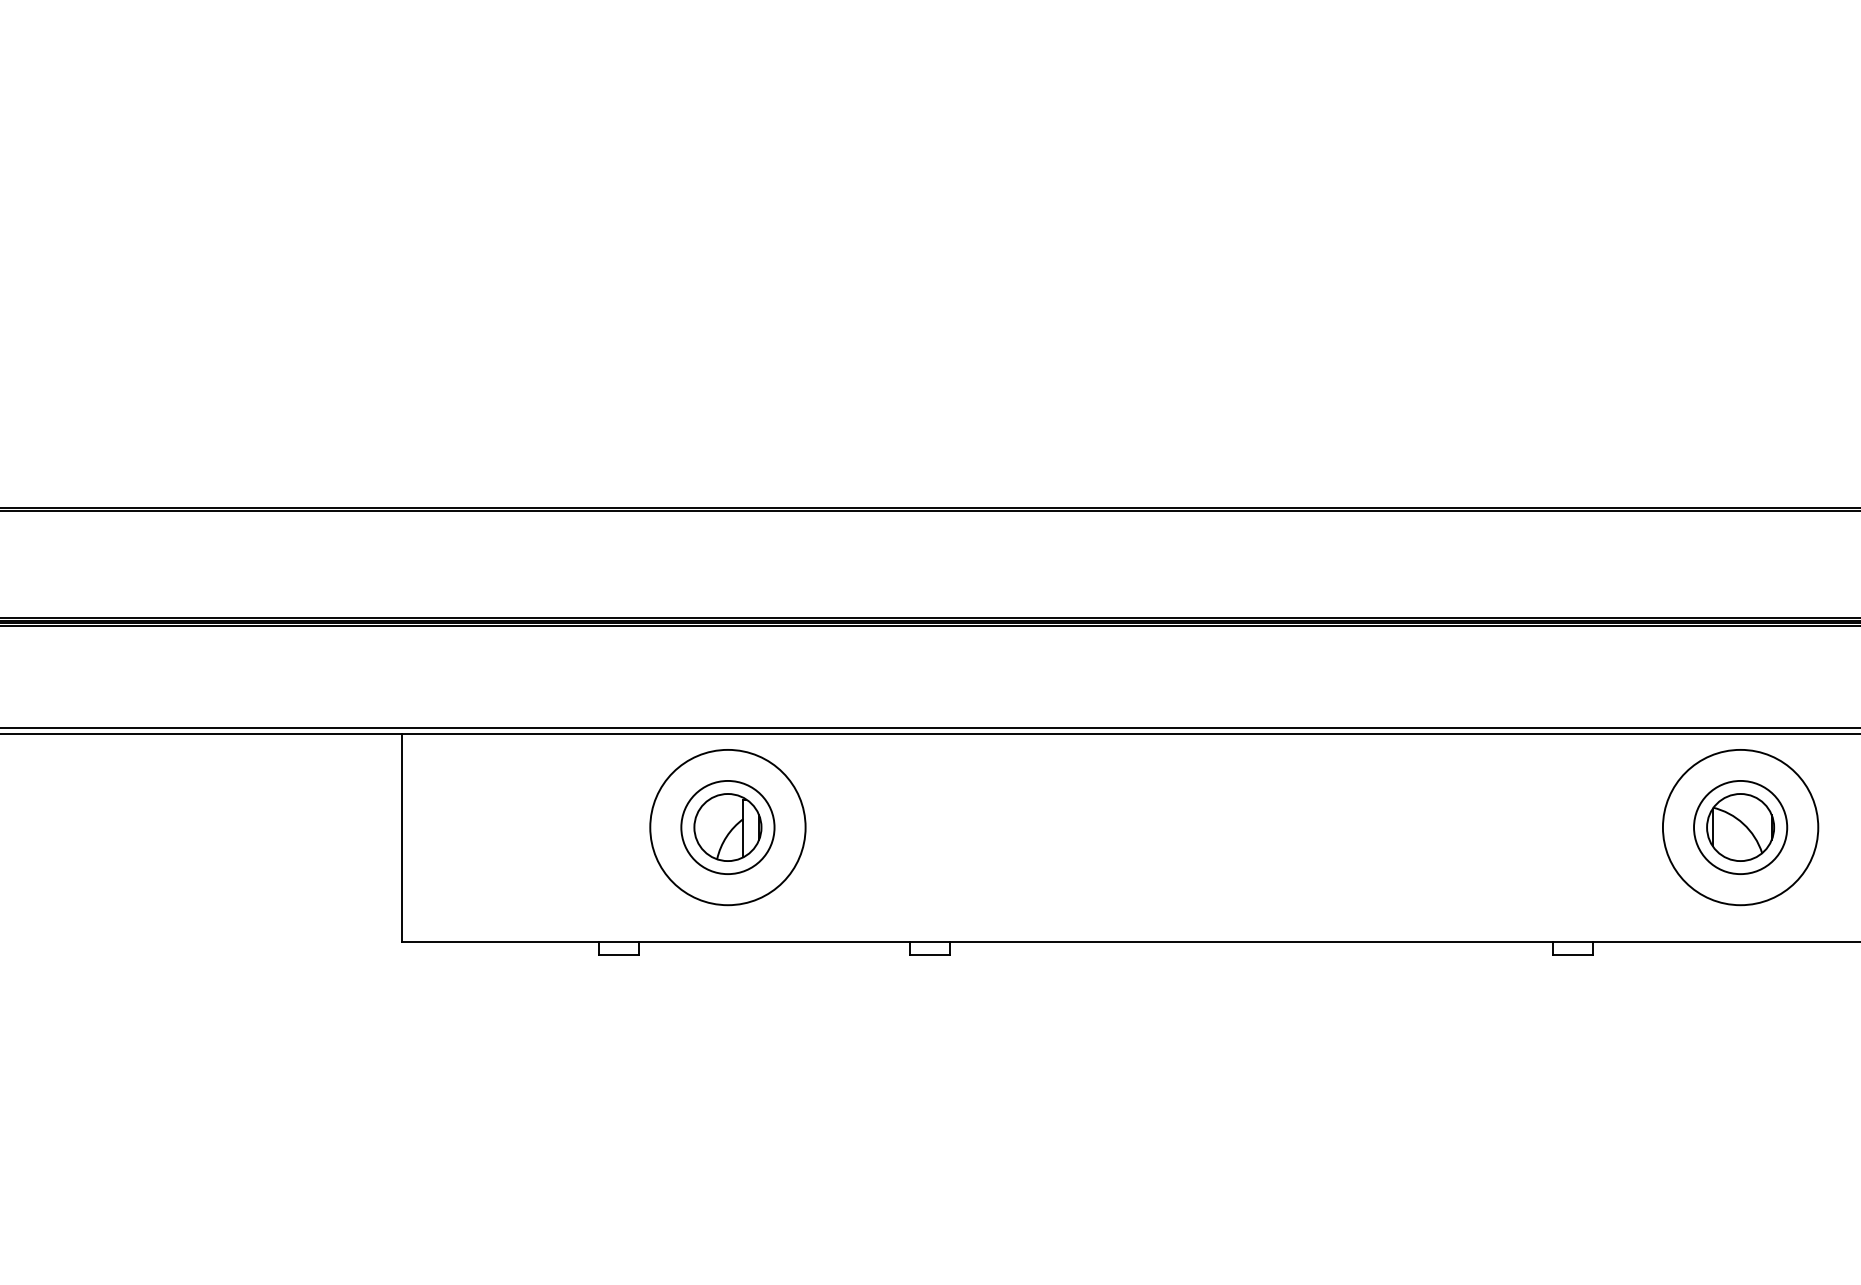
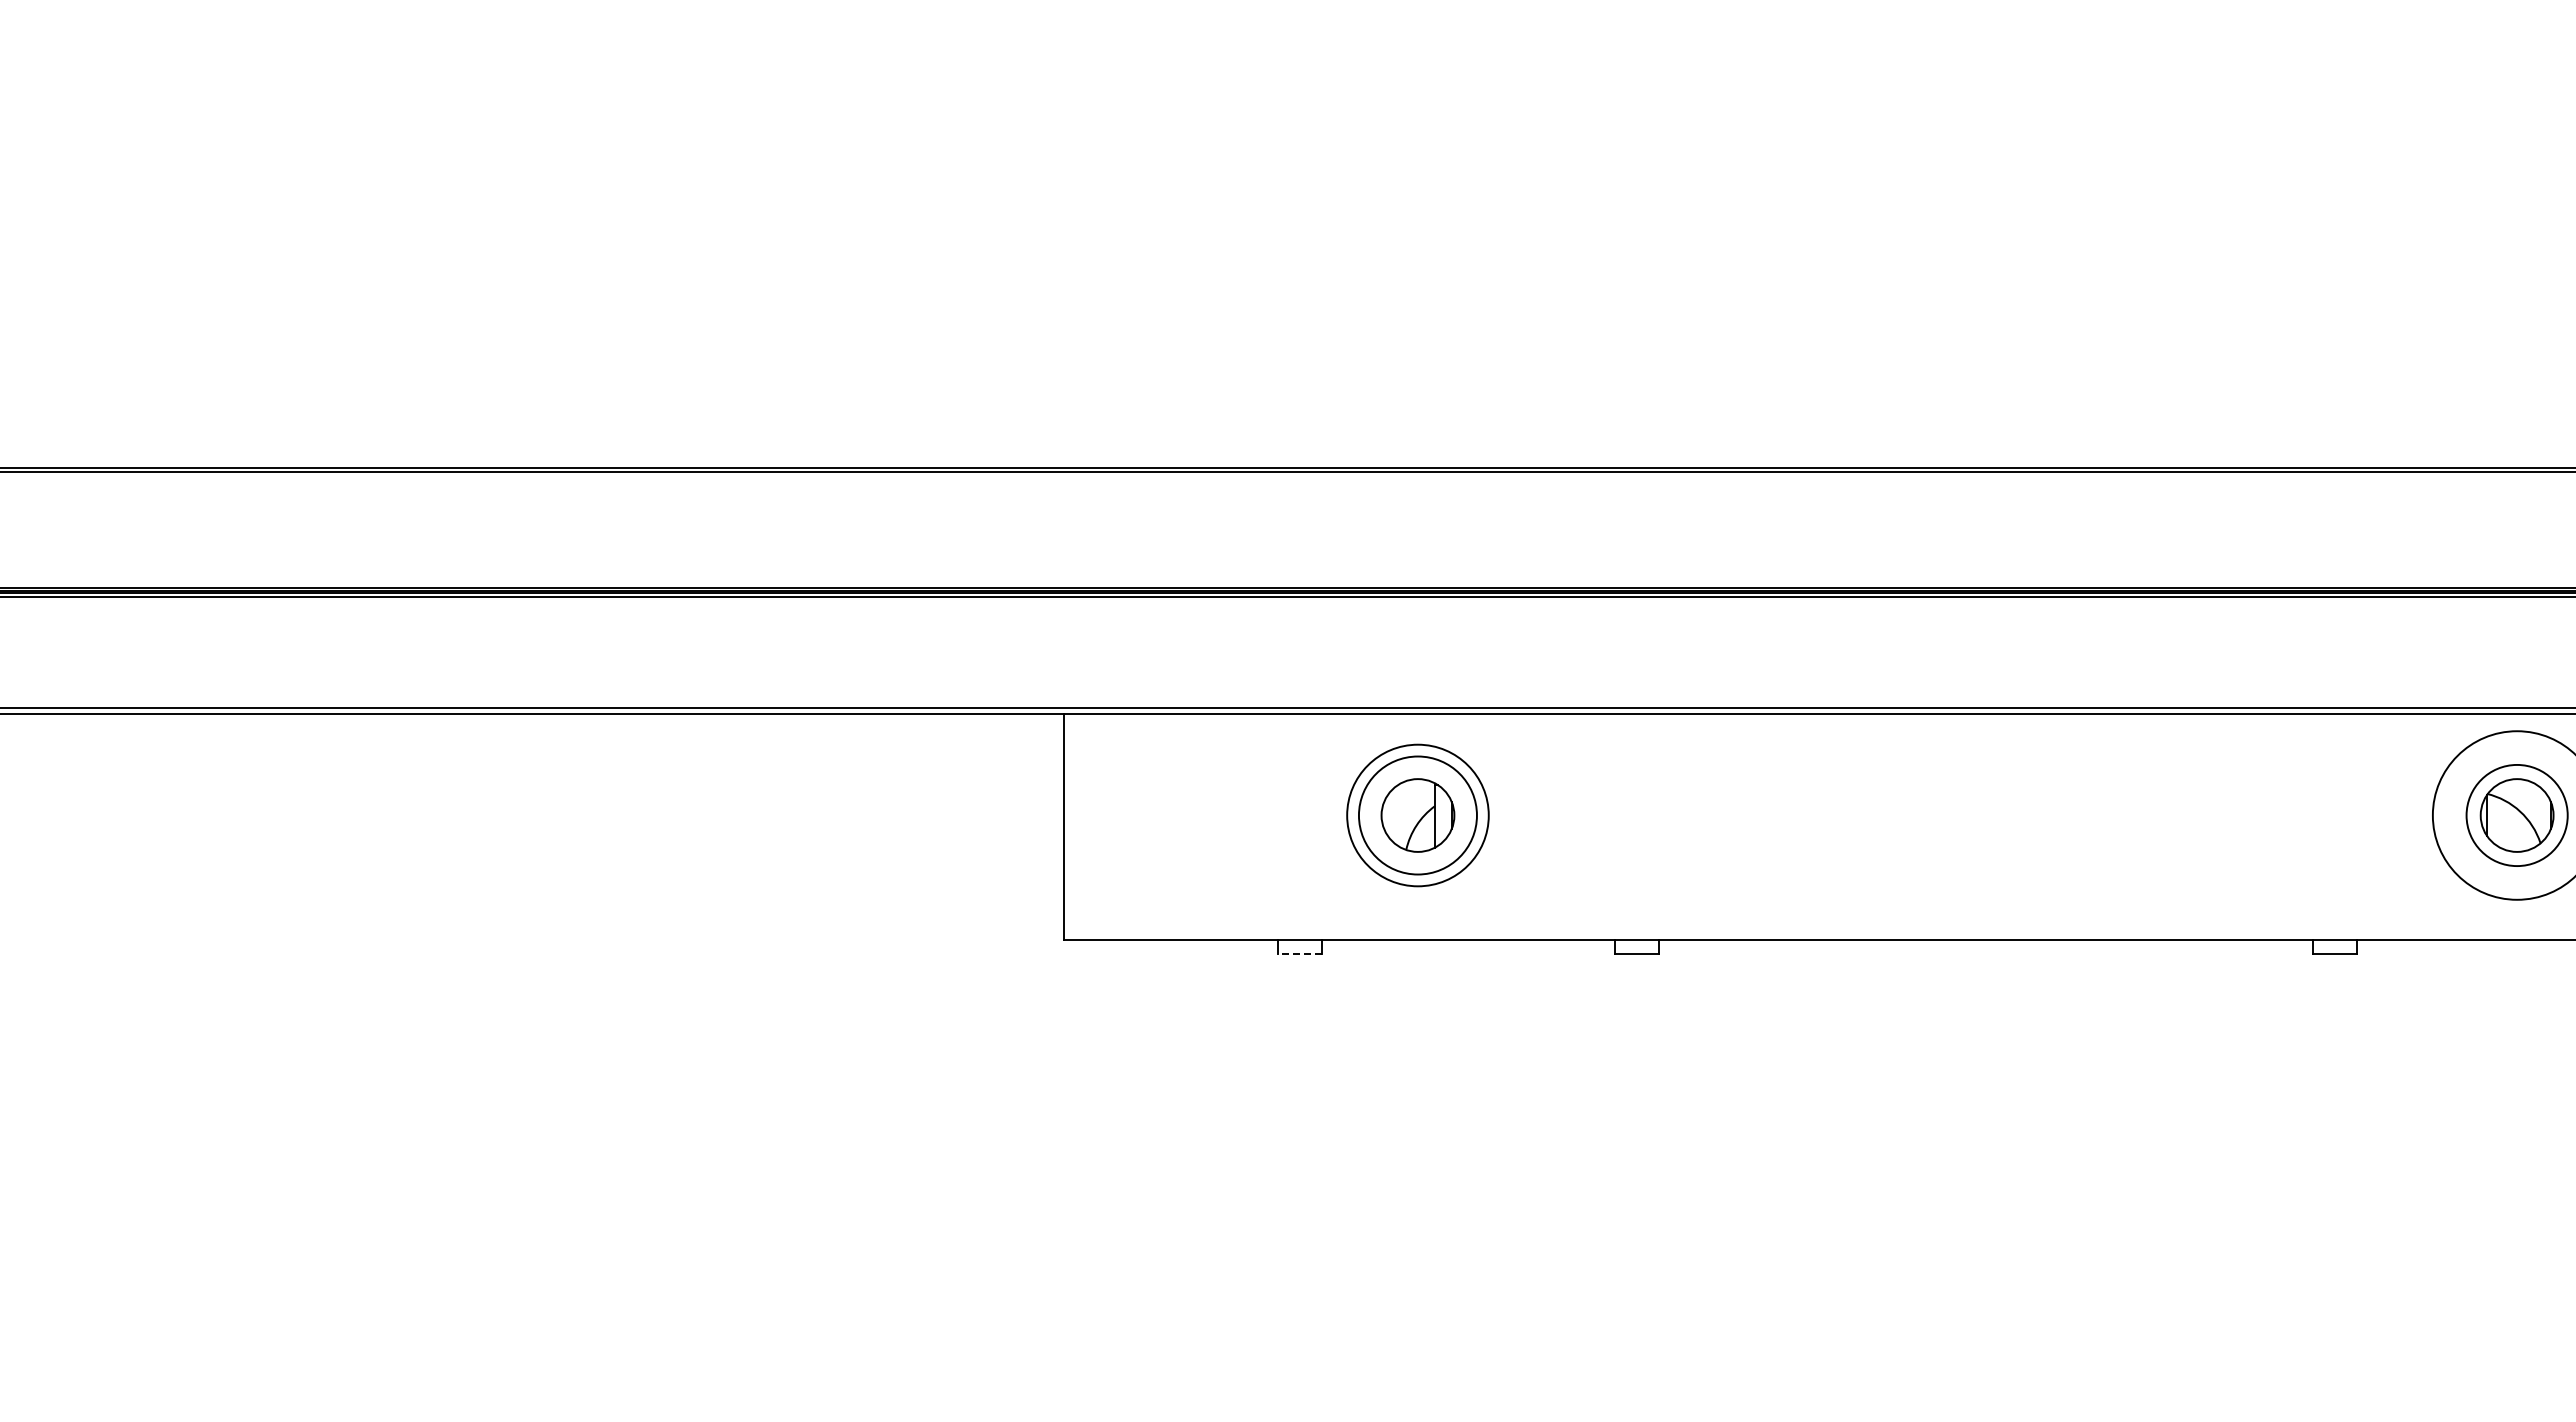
circle: (727, 827) -> (1417, 815), size x0.7
circle: (727, 827) -> (1417, 815), size x1.4
line: (618, 954) -> (1299, 953), solid -> dashed

